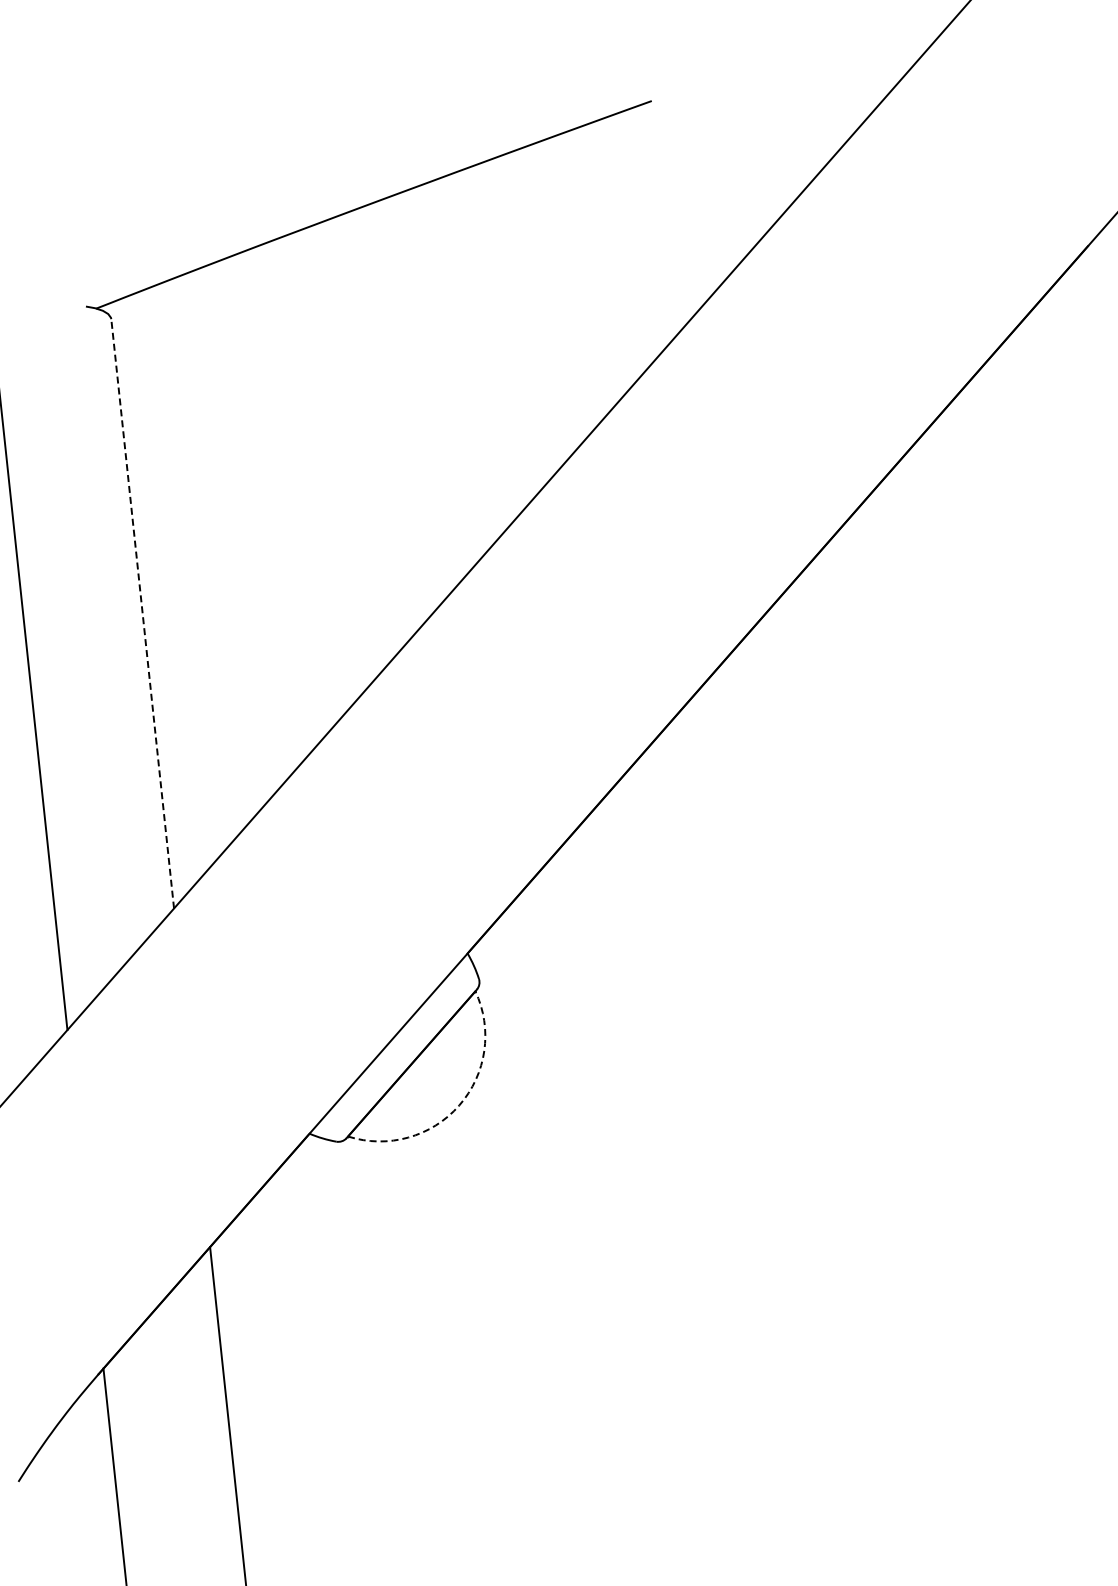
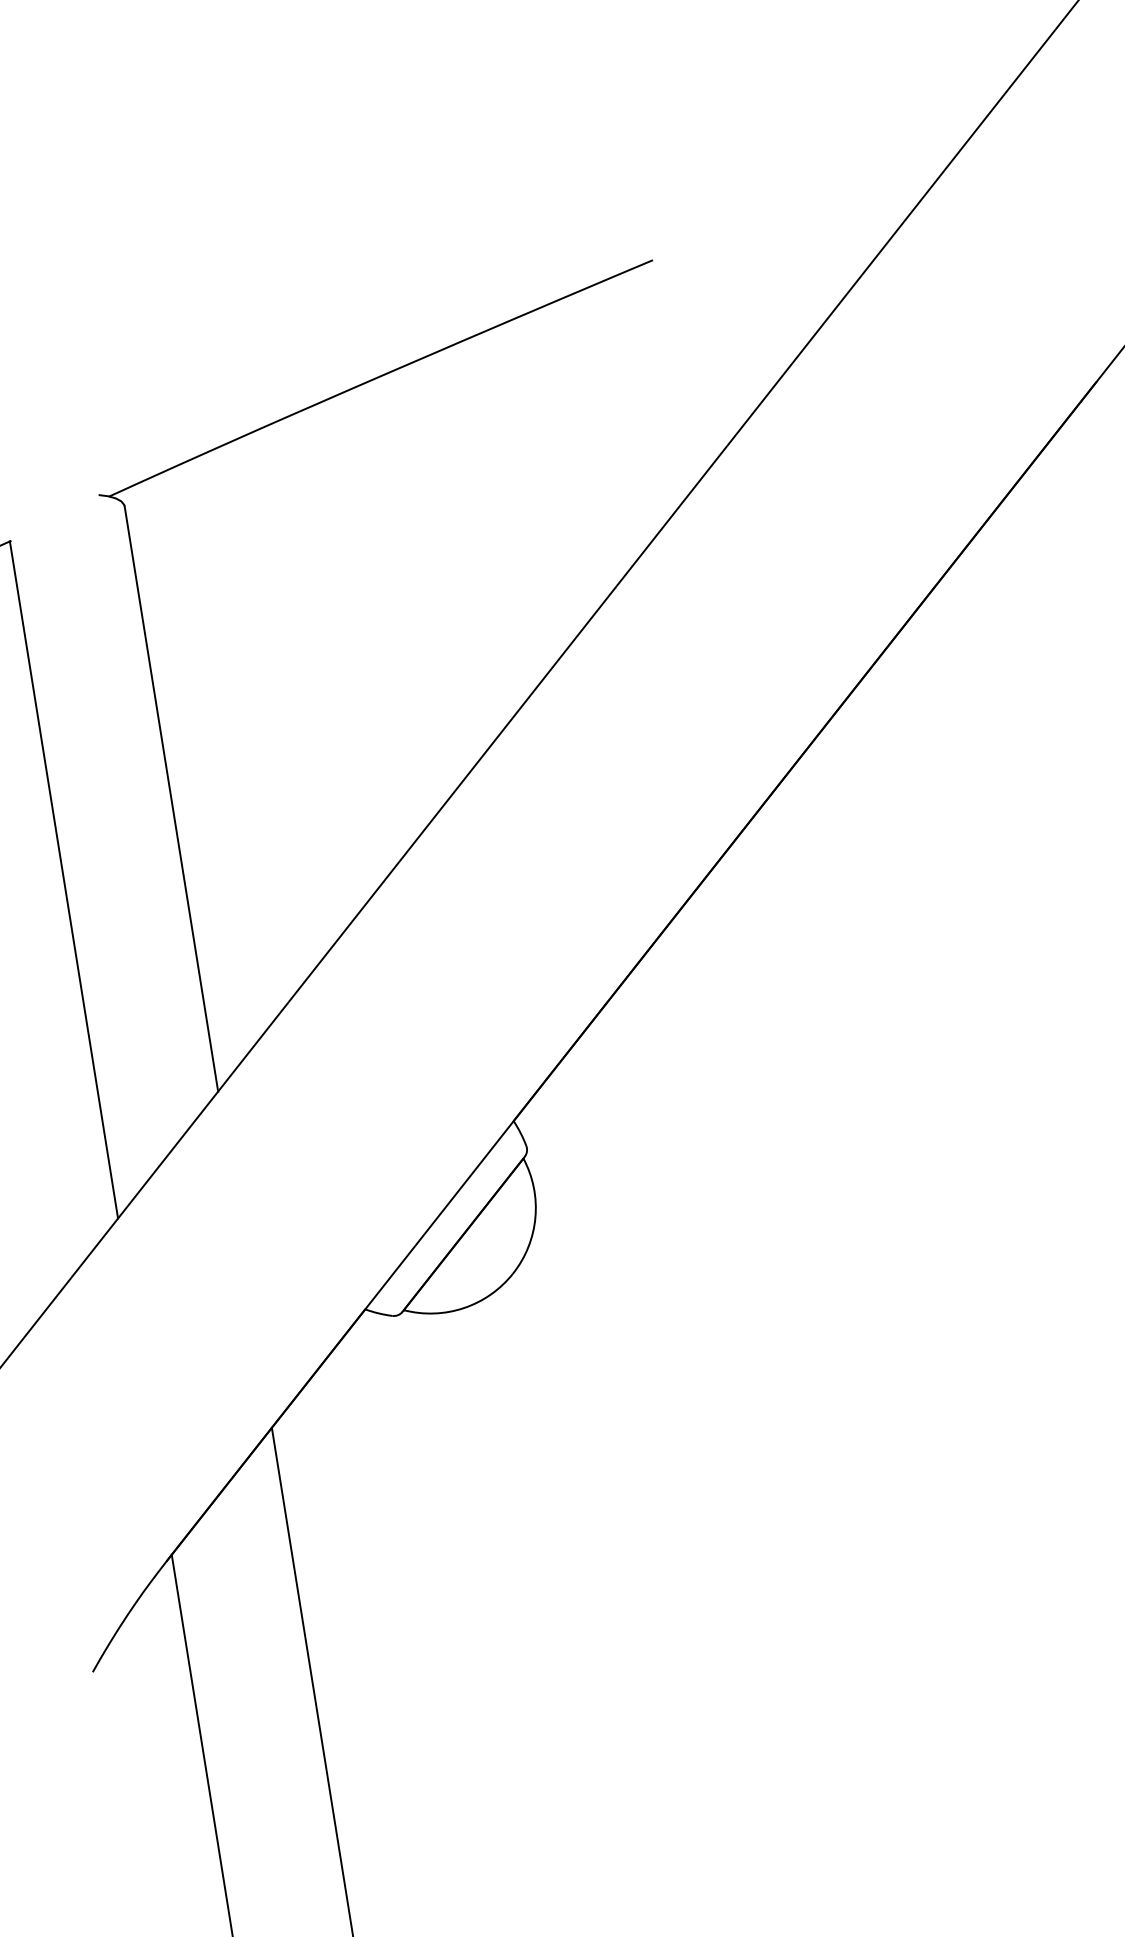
line: (142, 613) -> (171, 798), dashed -> solid
arc: (459, 1105) -> (513, 1273), dashed -> solid

